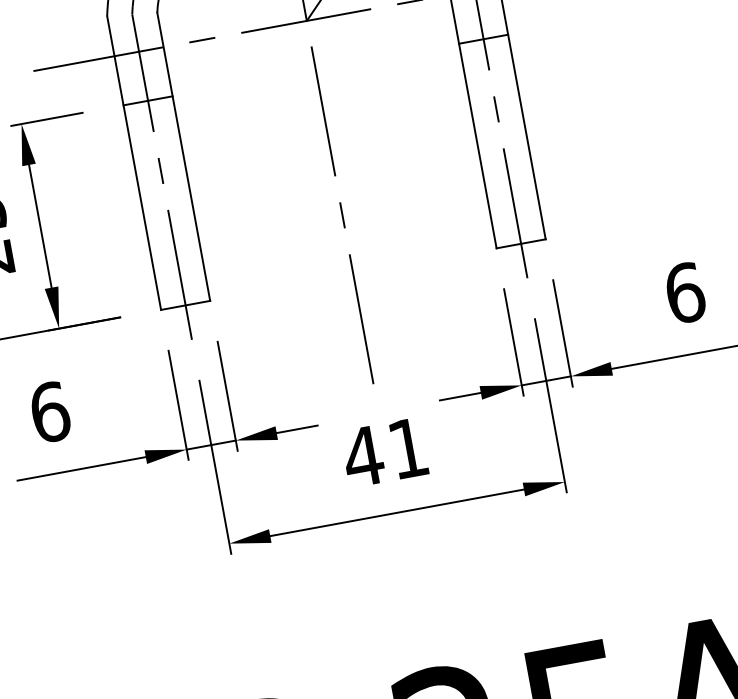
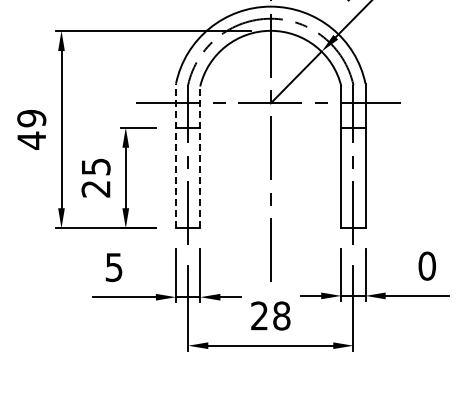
line: (184, 156) -> (200, 157), solid -> dashed
line: (134, 161) -> (176, 155), solid -> dashed
text: (685, 291) -> (427, 265), 6 -> 0
text: (50, 412) -> (114, 267), 6 -> 5
text: (385, 451) -> (270, 315), 41 -> 28

